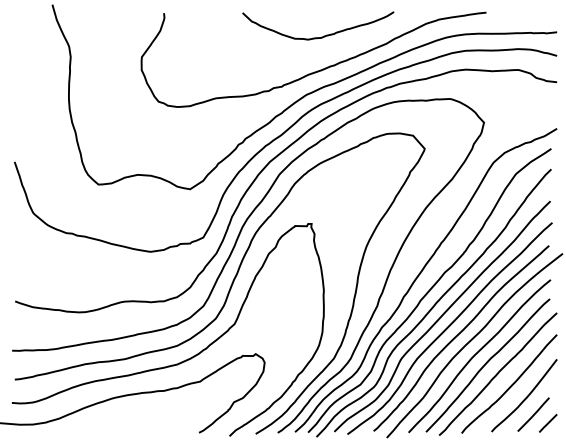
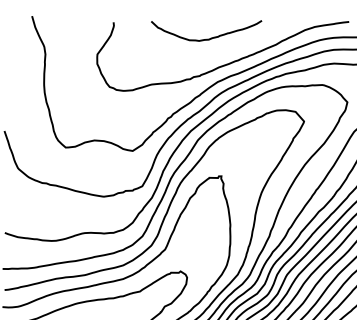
curve: (321, 36) -> (208, 38), moved

